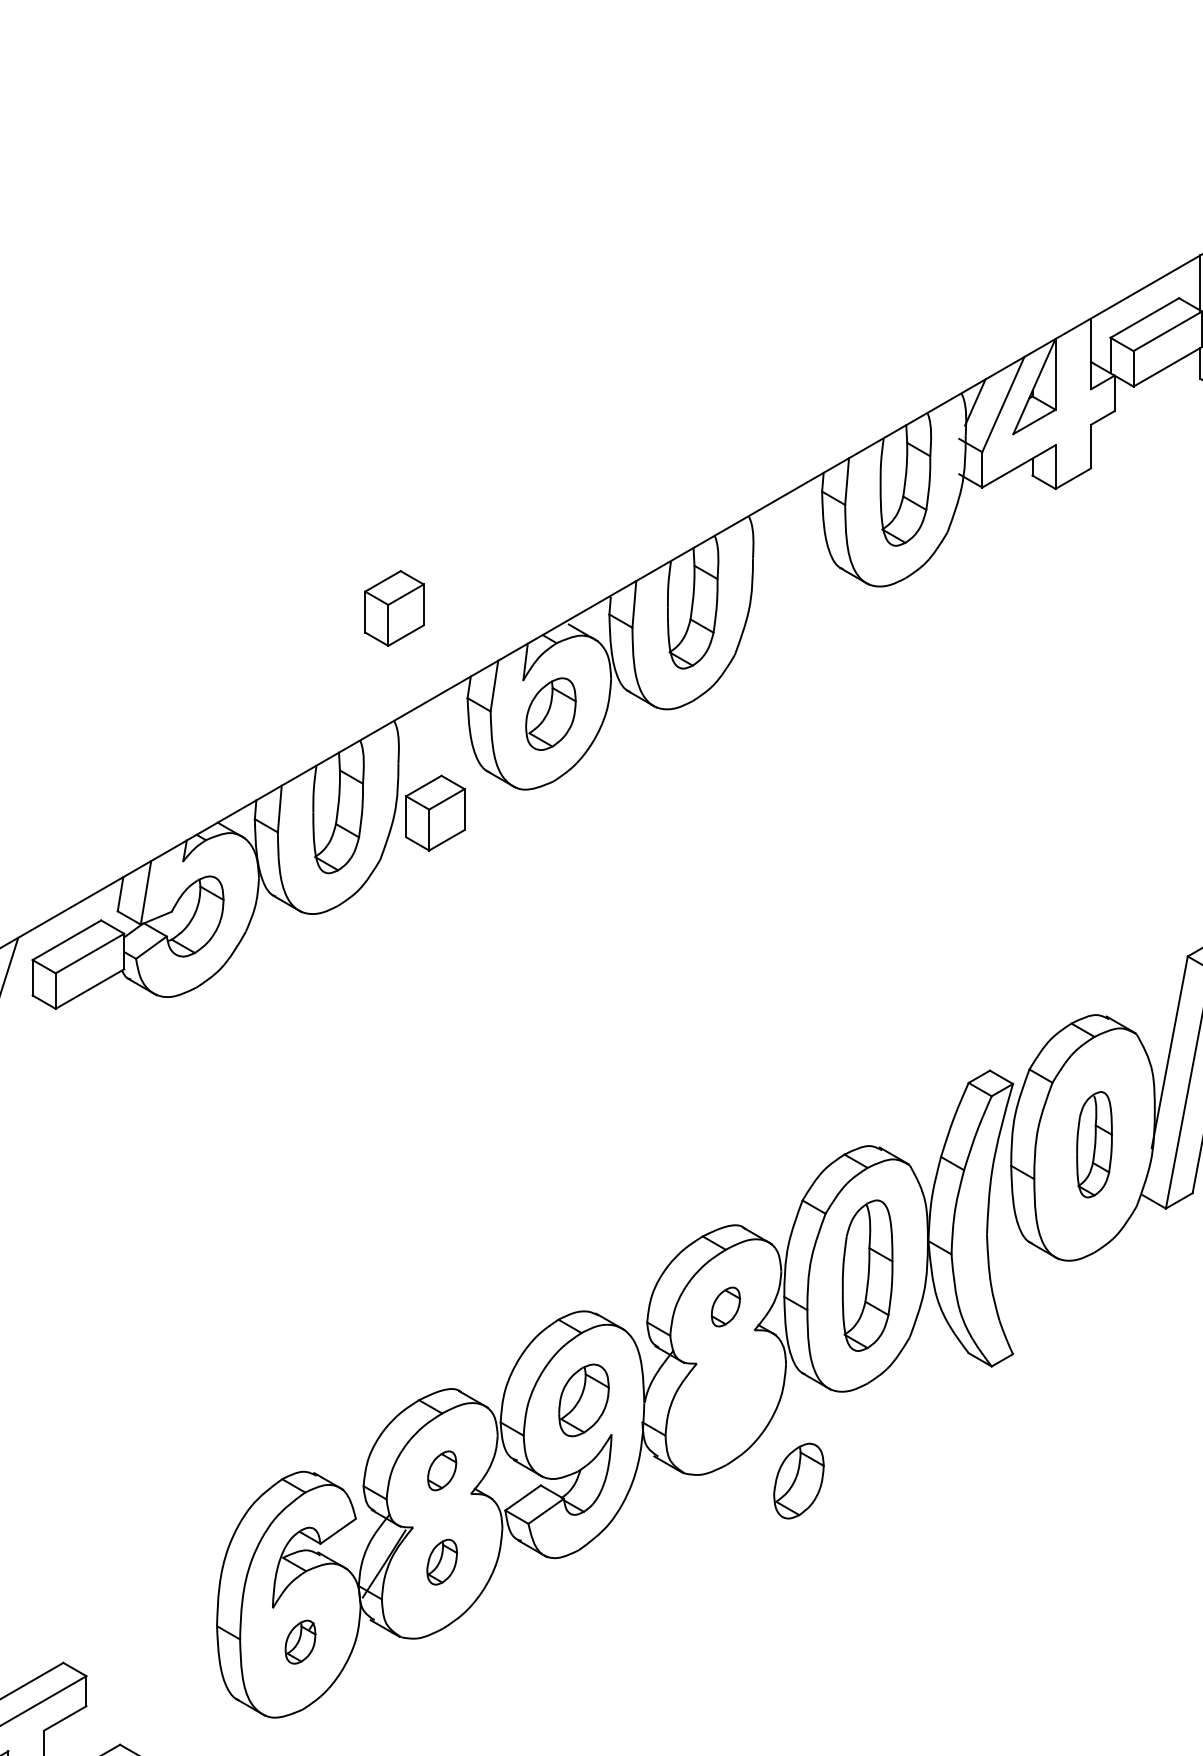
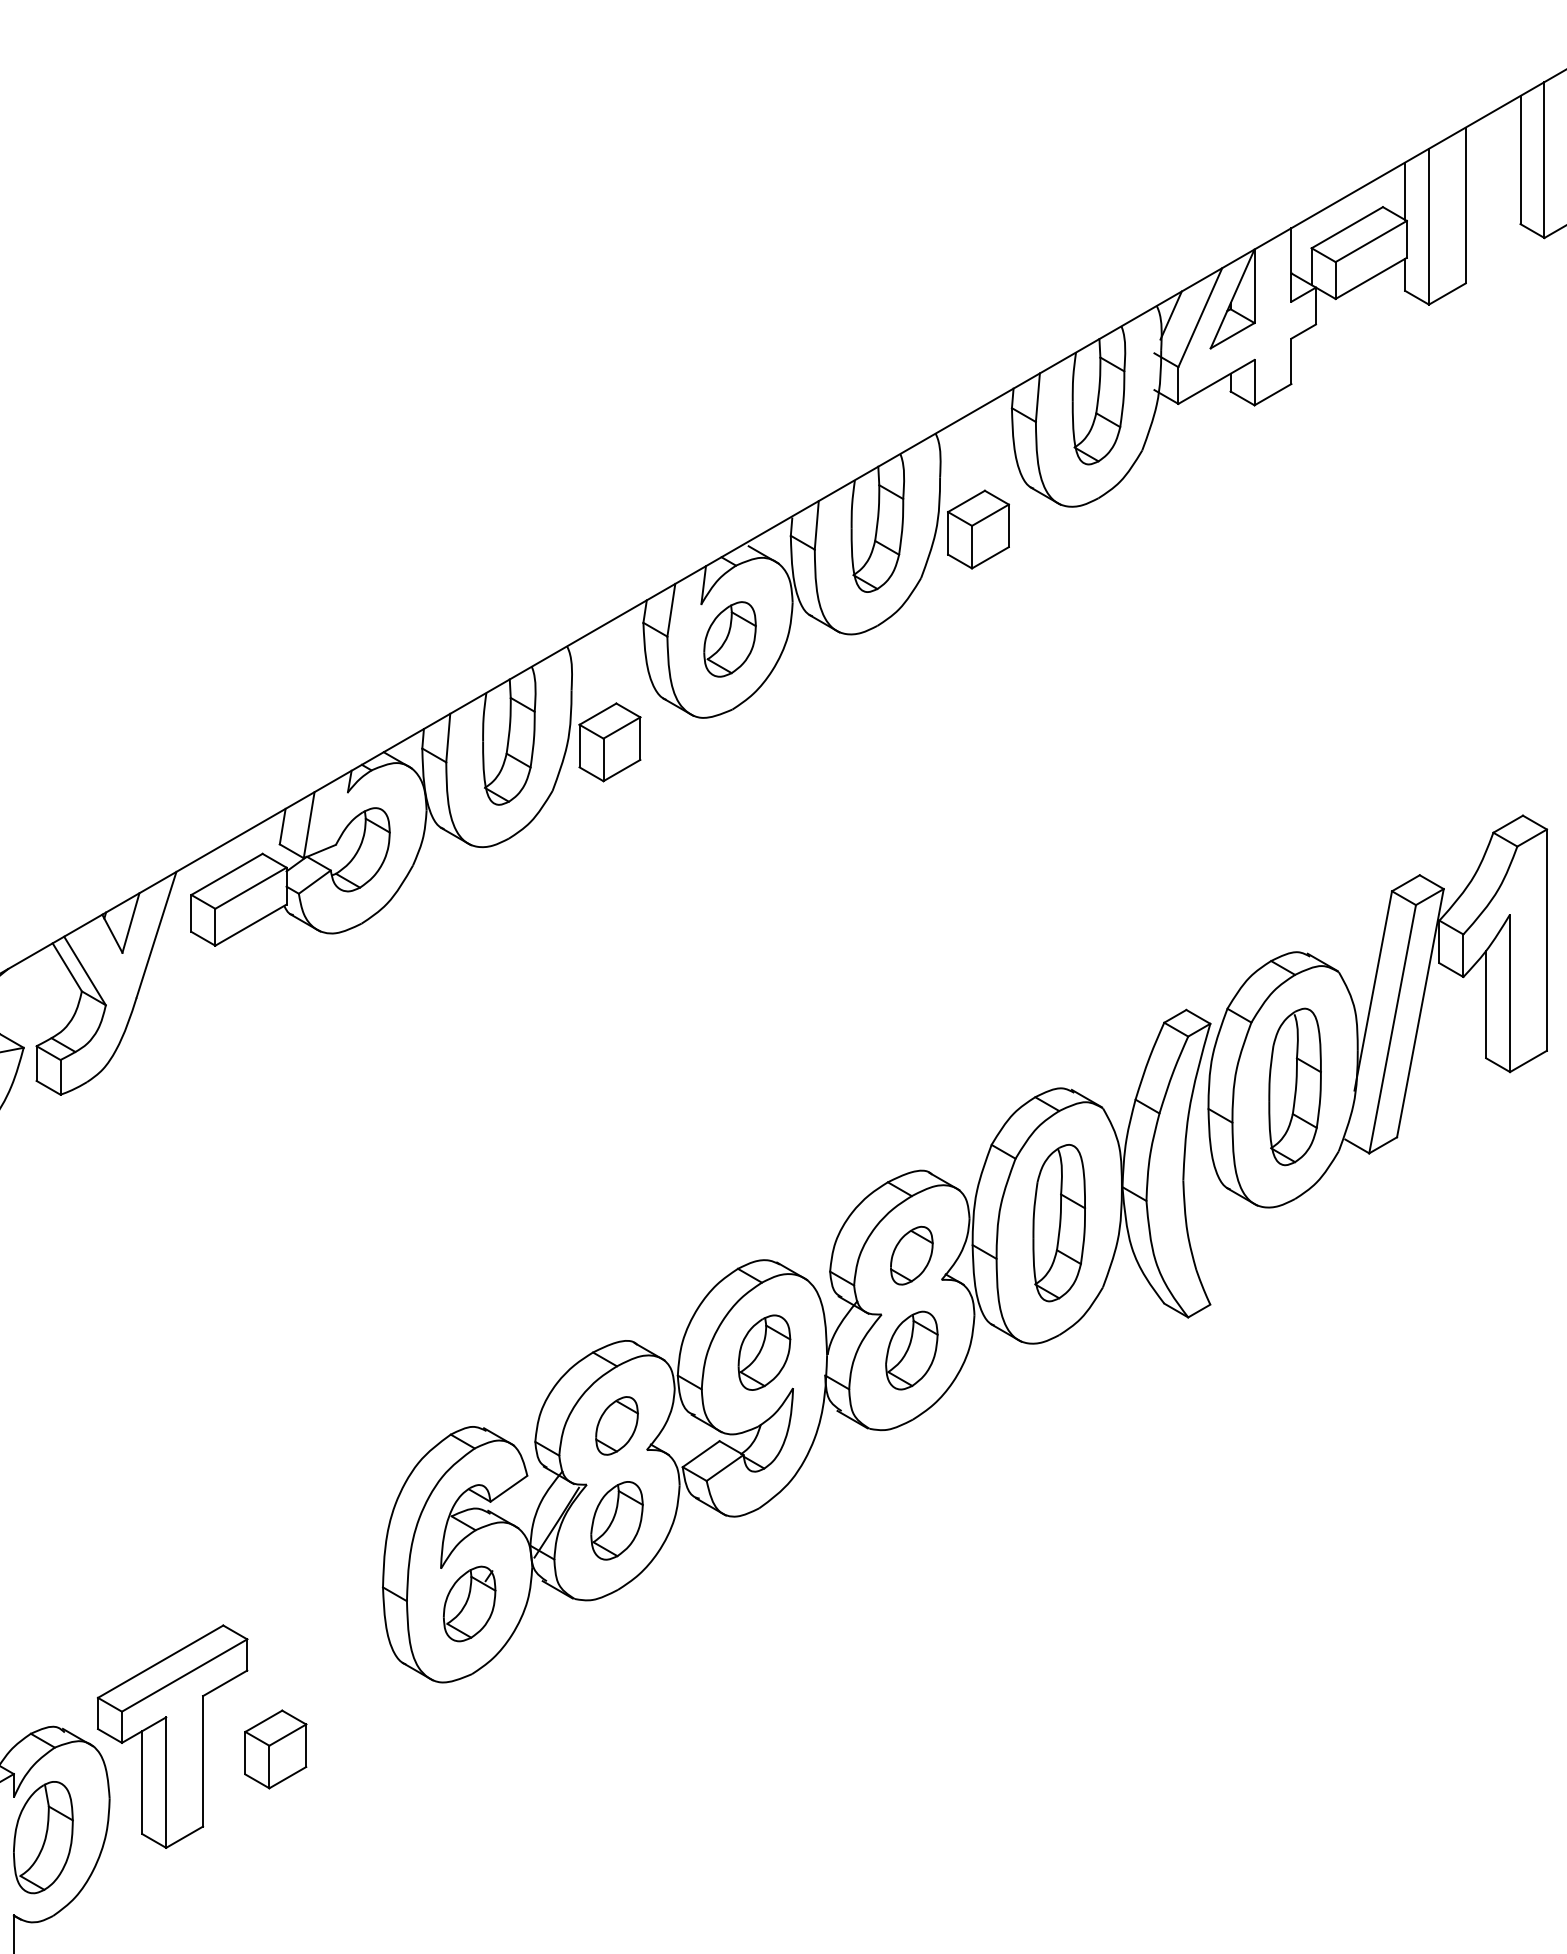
part: (394, 608) -> (978, 529), moved
part: (1093, 1144) -> (1294, 1086), size x1.43
part: (725, 1306) -> (911, 1255), size x1.43
part: (441, 1470) -> (616, 1425), size x1.43
part: (798, 1481) -> (911, 1350), moved
part: (441, 1561) -> (616, 1520), size x1.67
part: (300, 1641) -> (469, 1603), size x1.67

